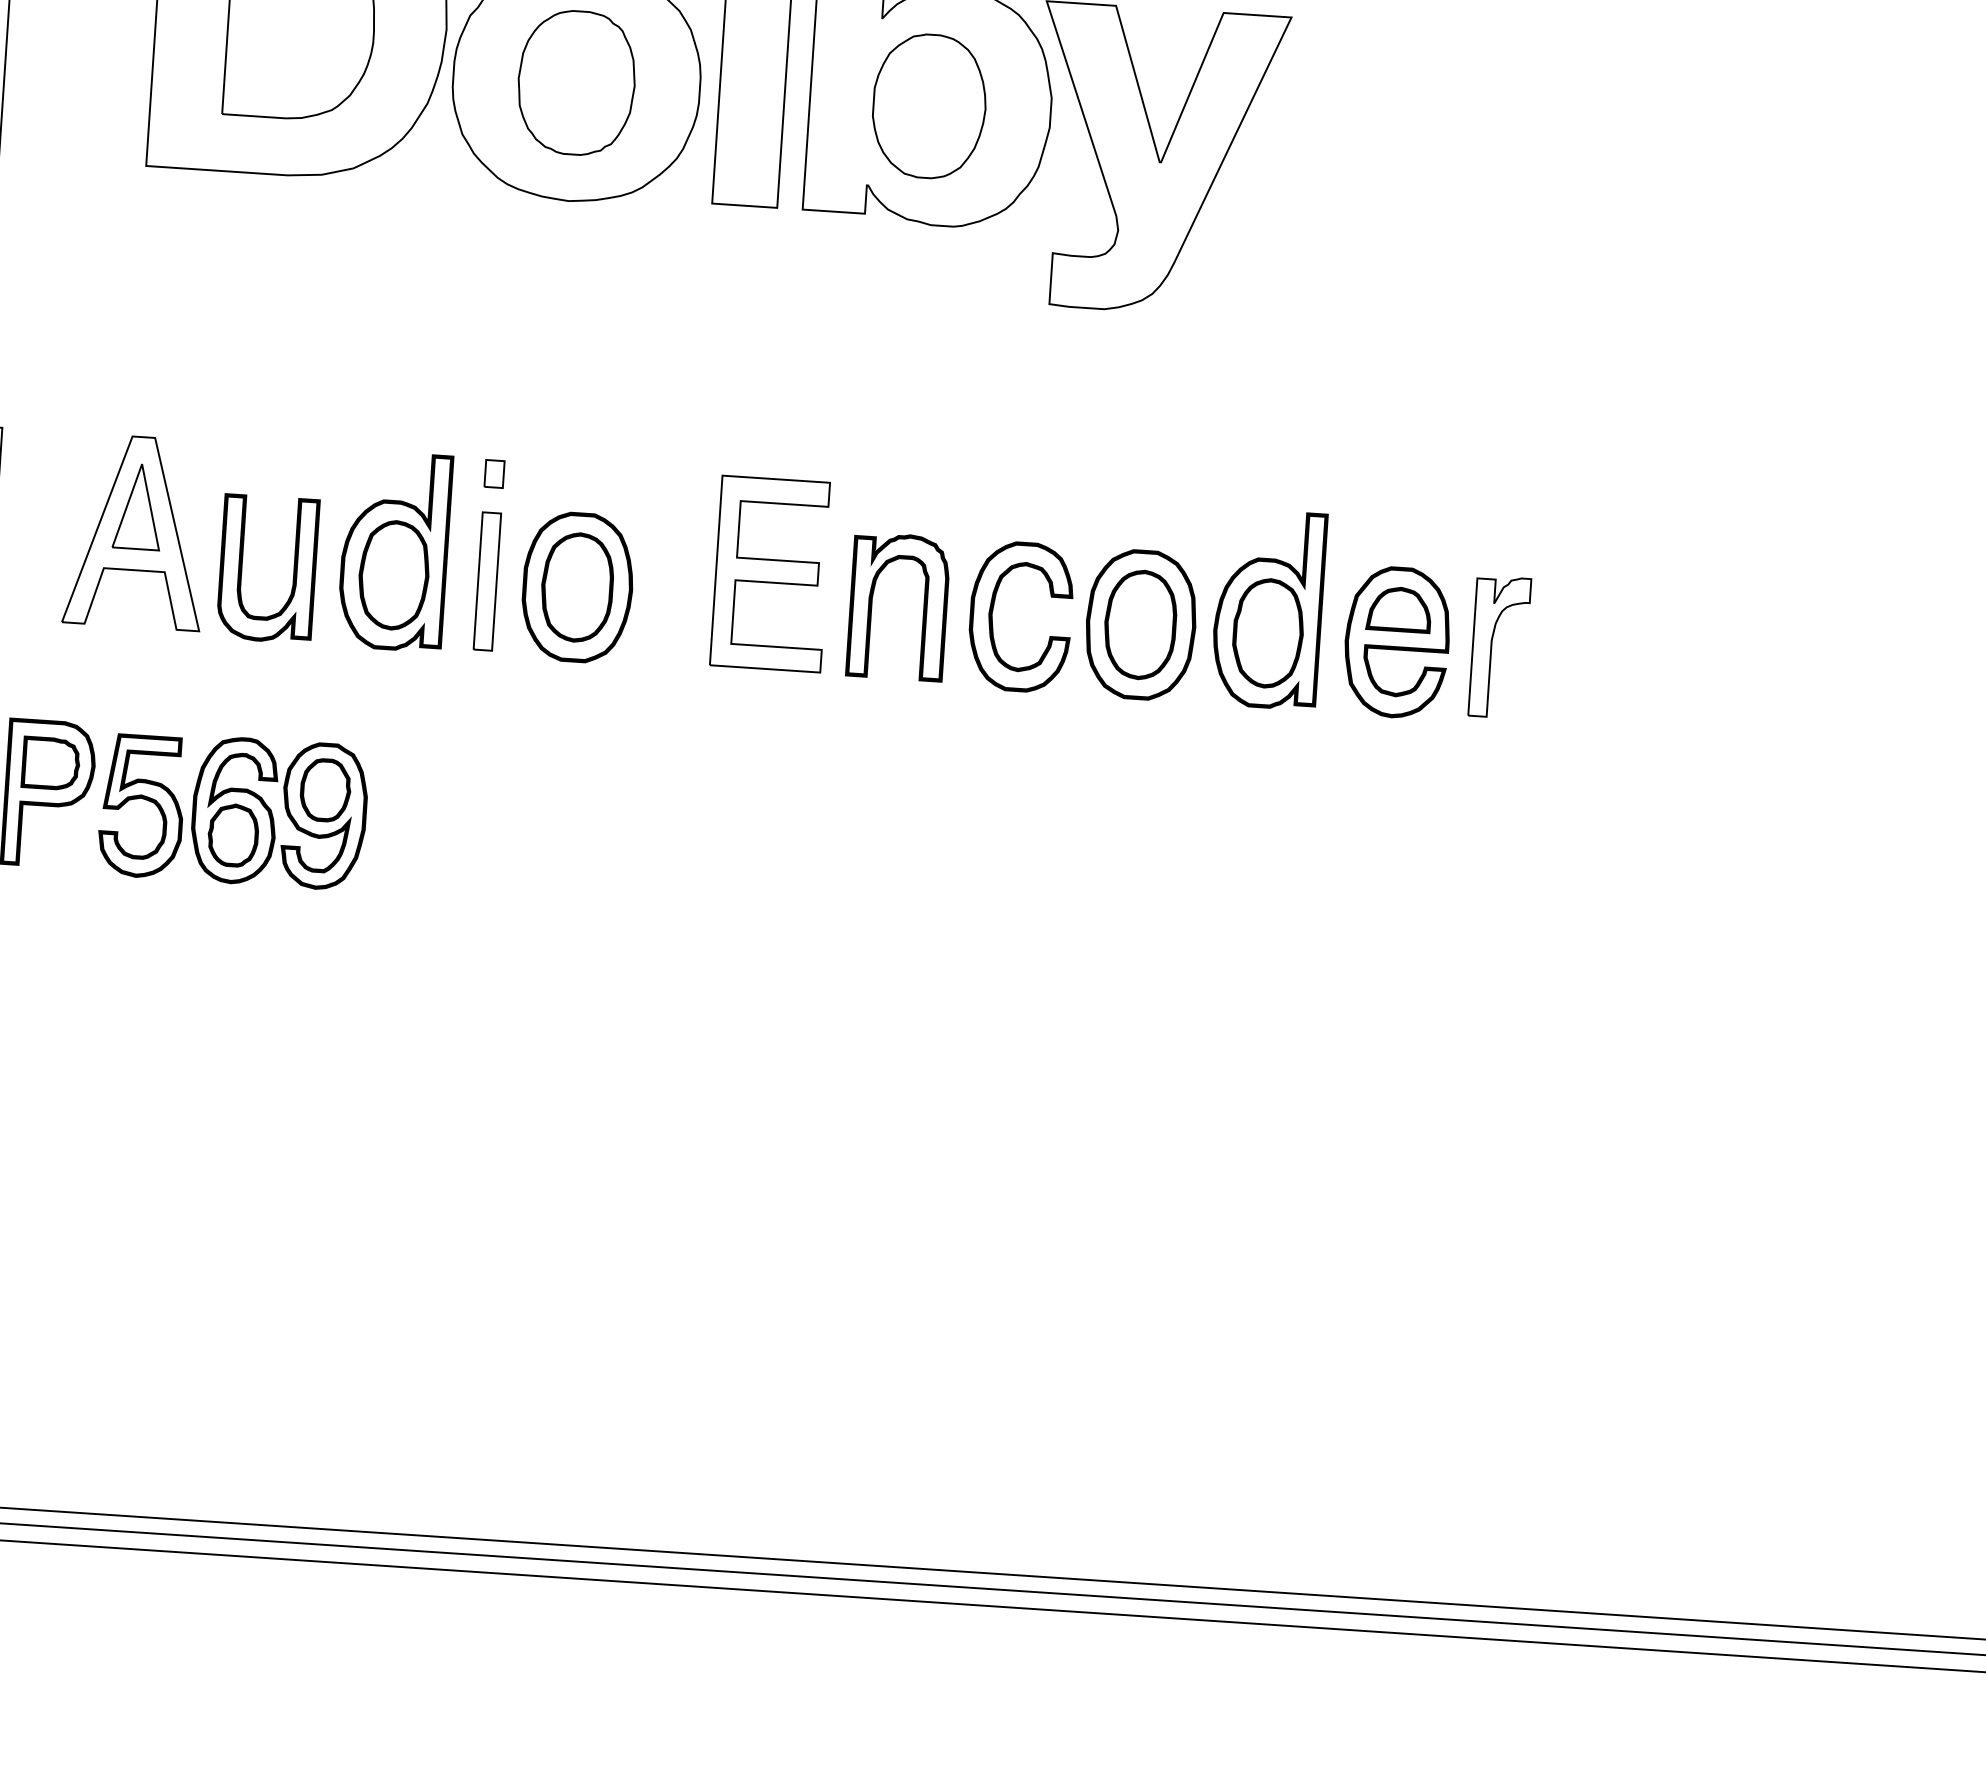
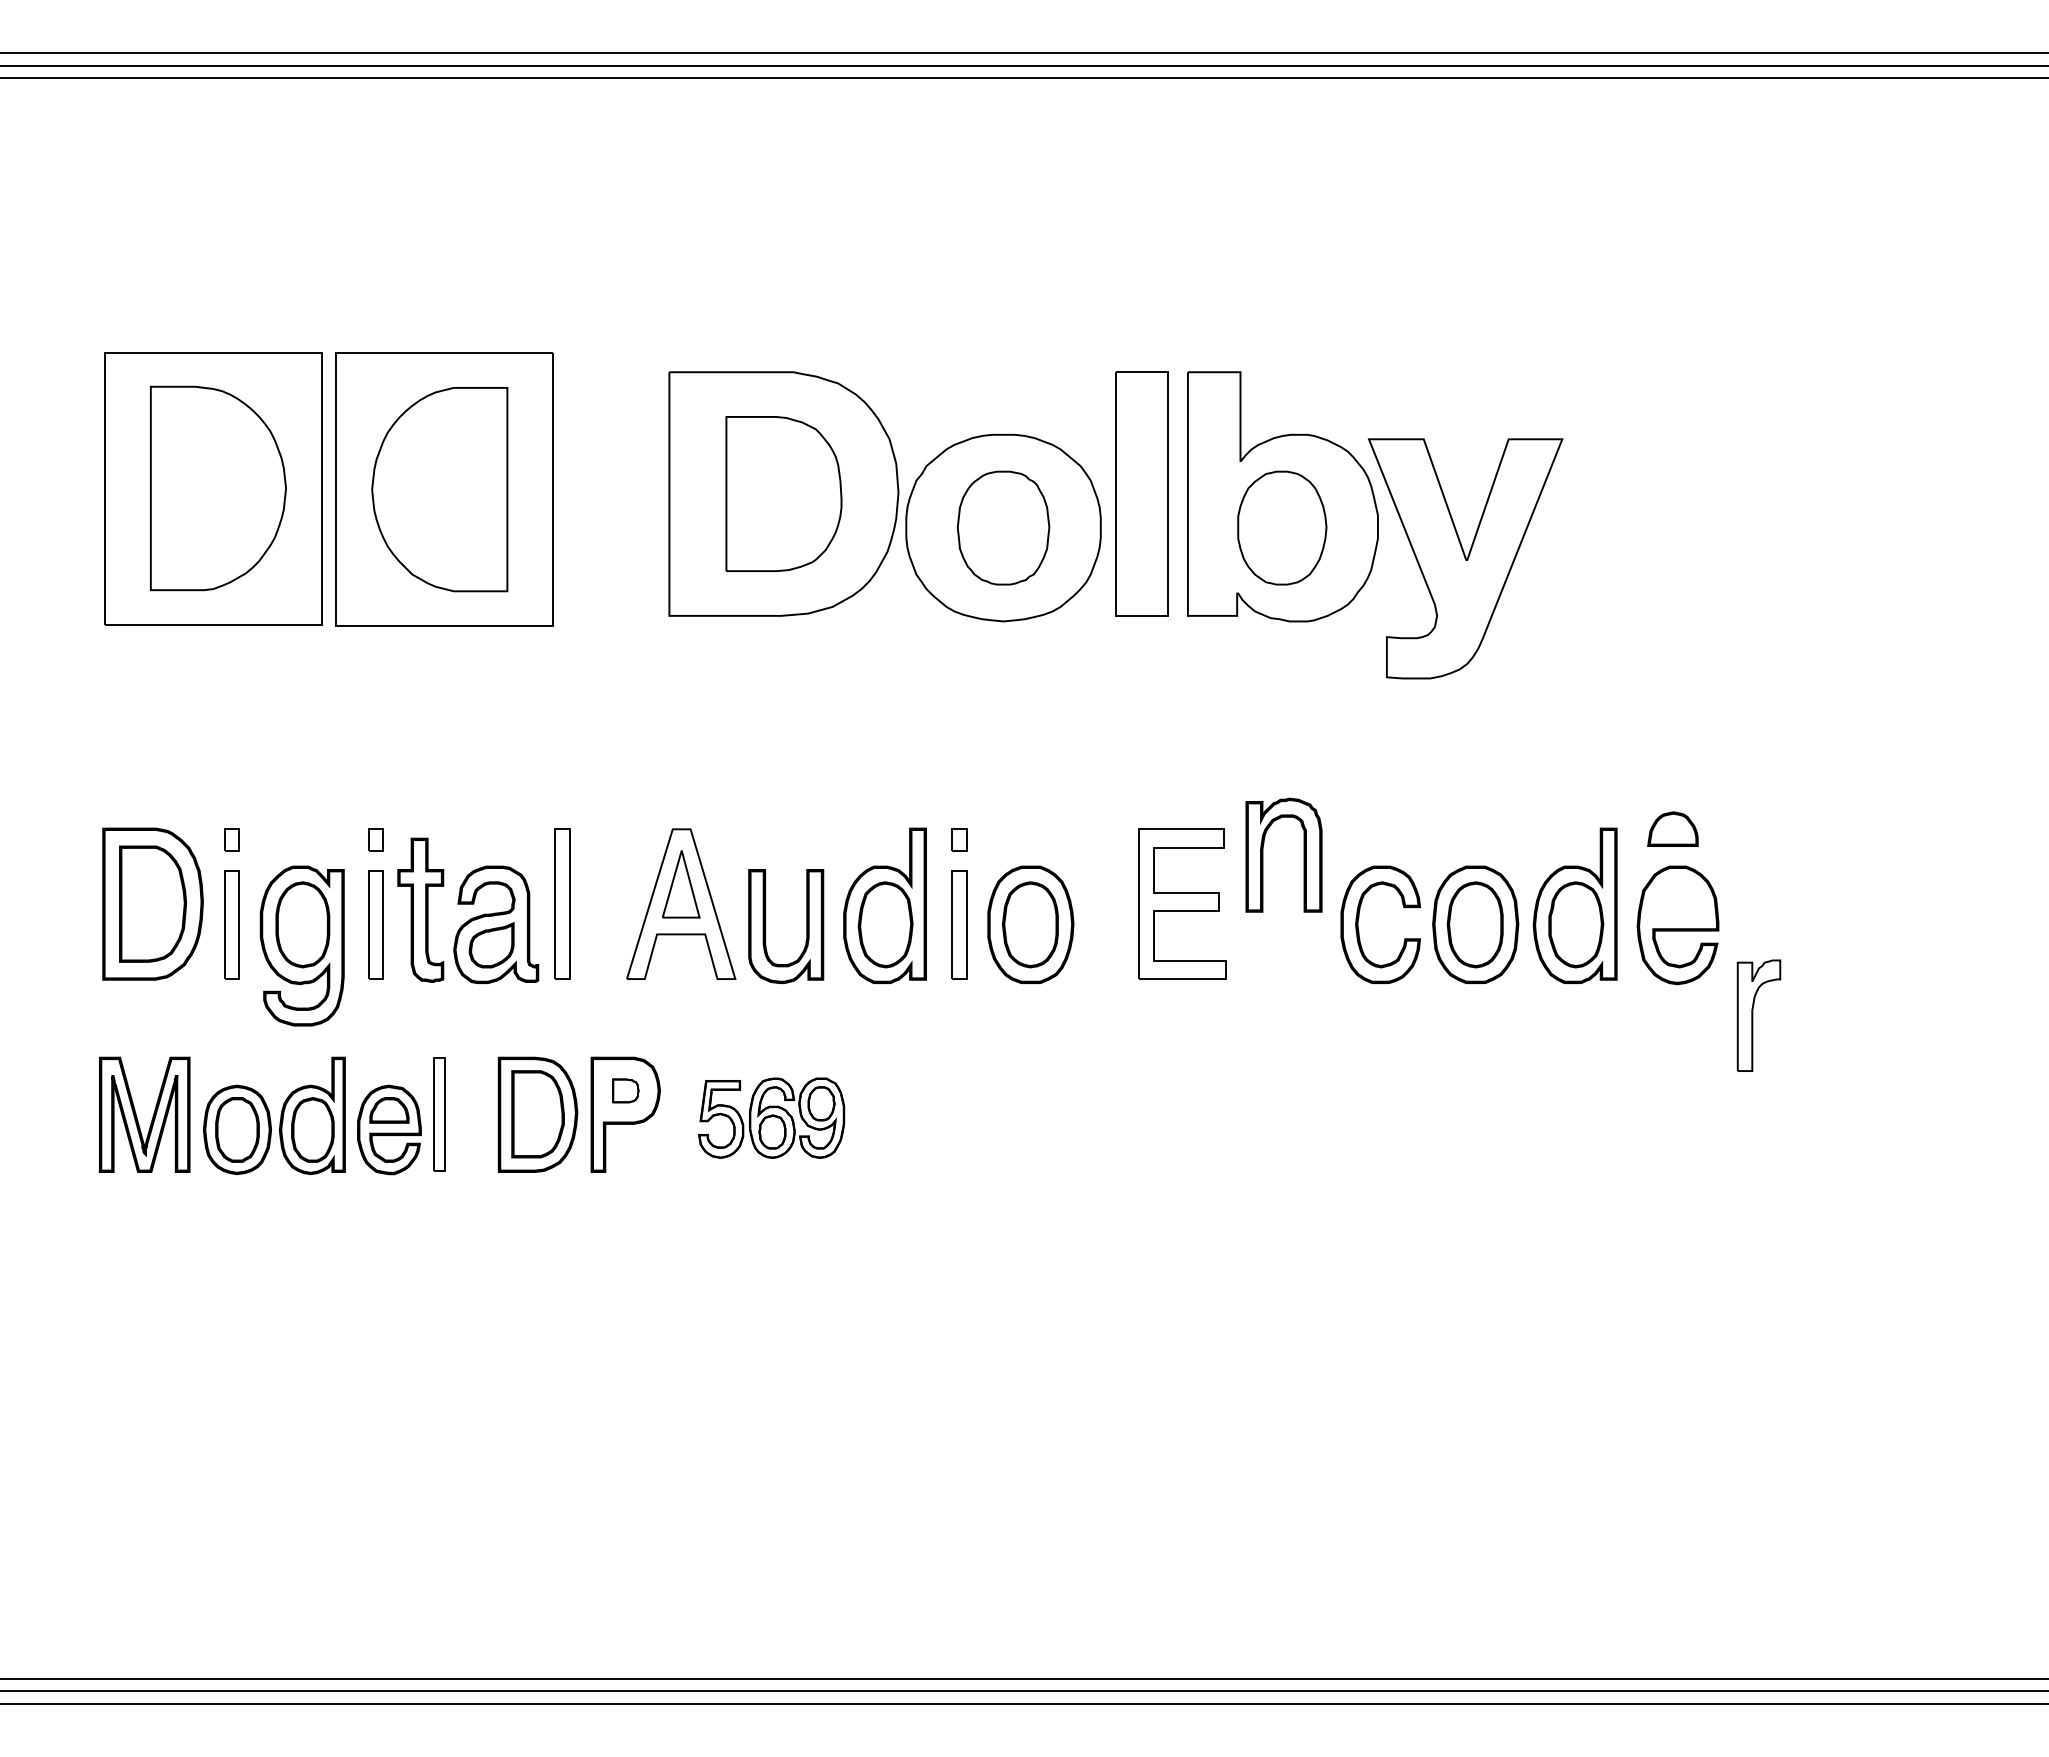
part: (872, 604) -> (1263, 854), moved
part: (1398, 608) -> (1672, 828), moved
part: (1499, 647) -> (1758, 1015), moved
part: (50, 763) -> (625, 1090), size x0.6
part: (233, 810) -> (771, 1118), size x0.7

